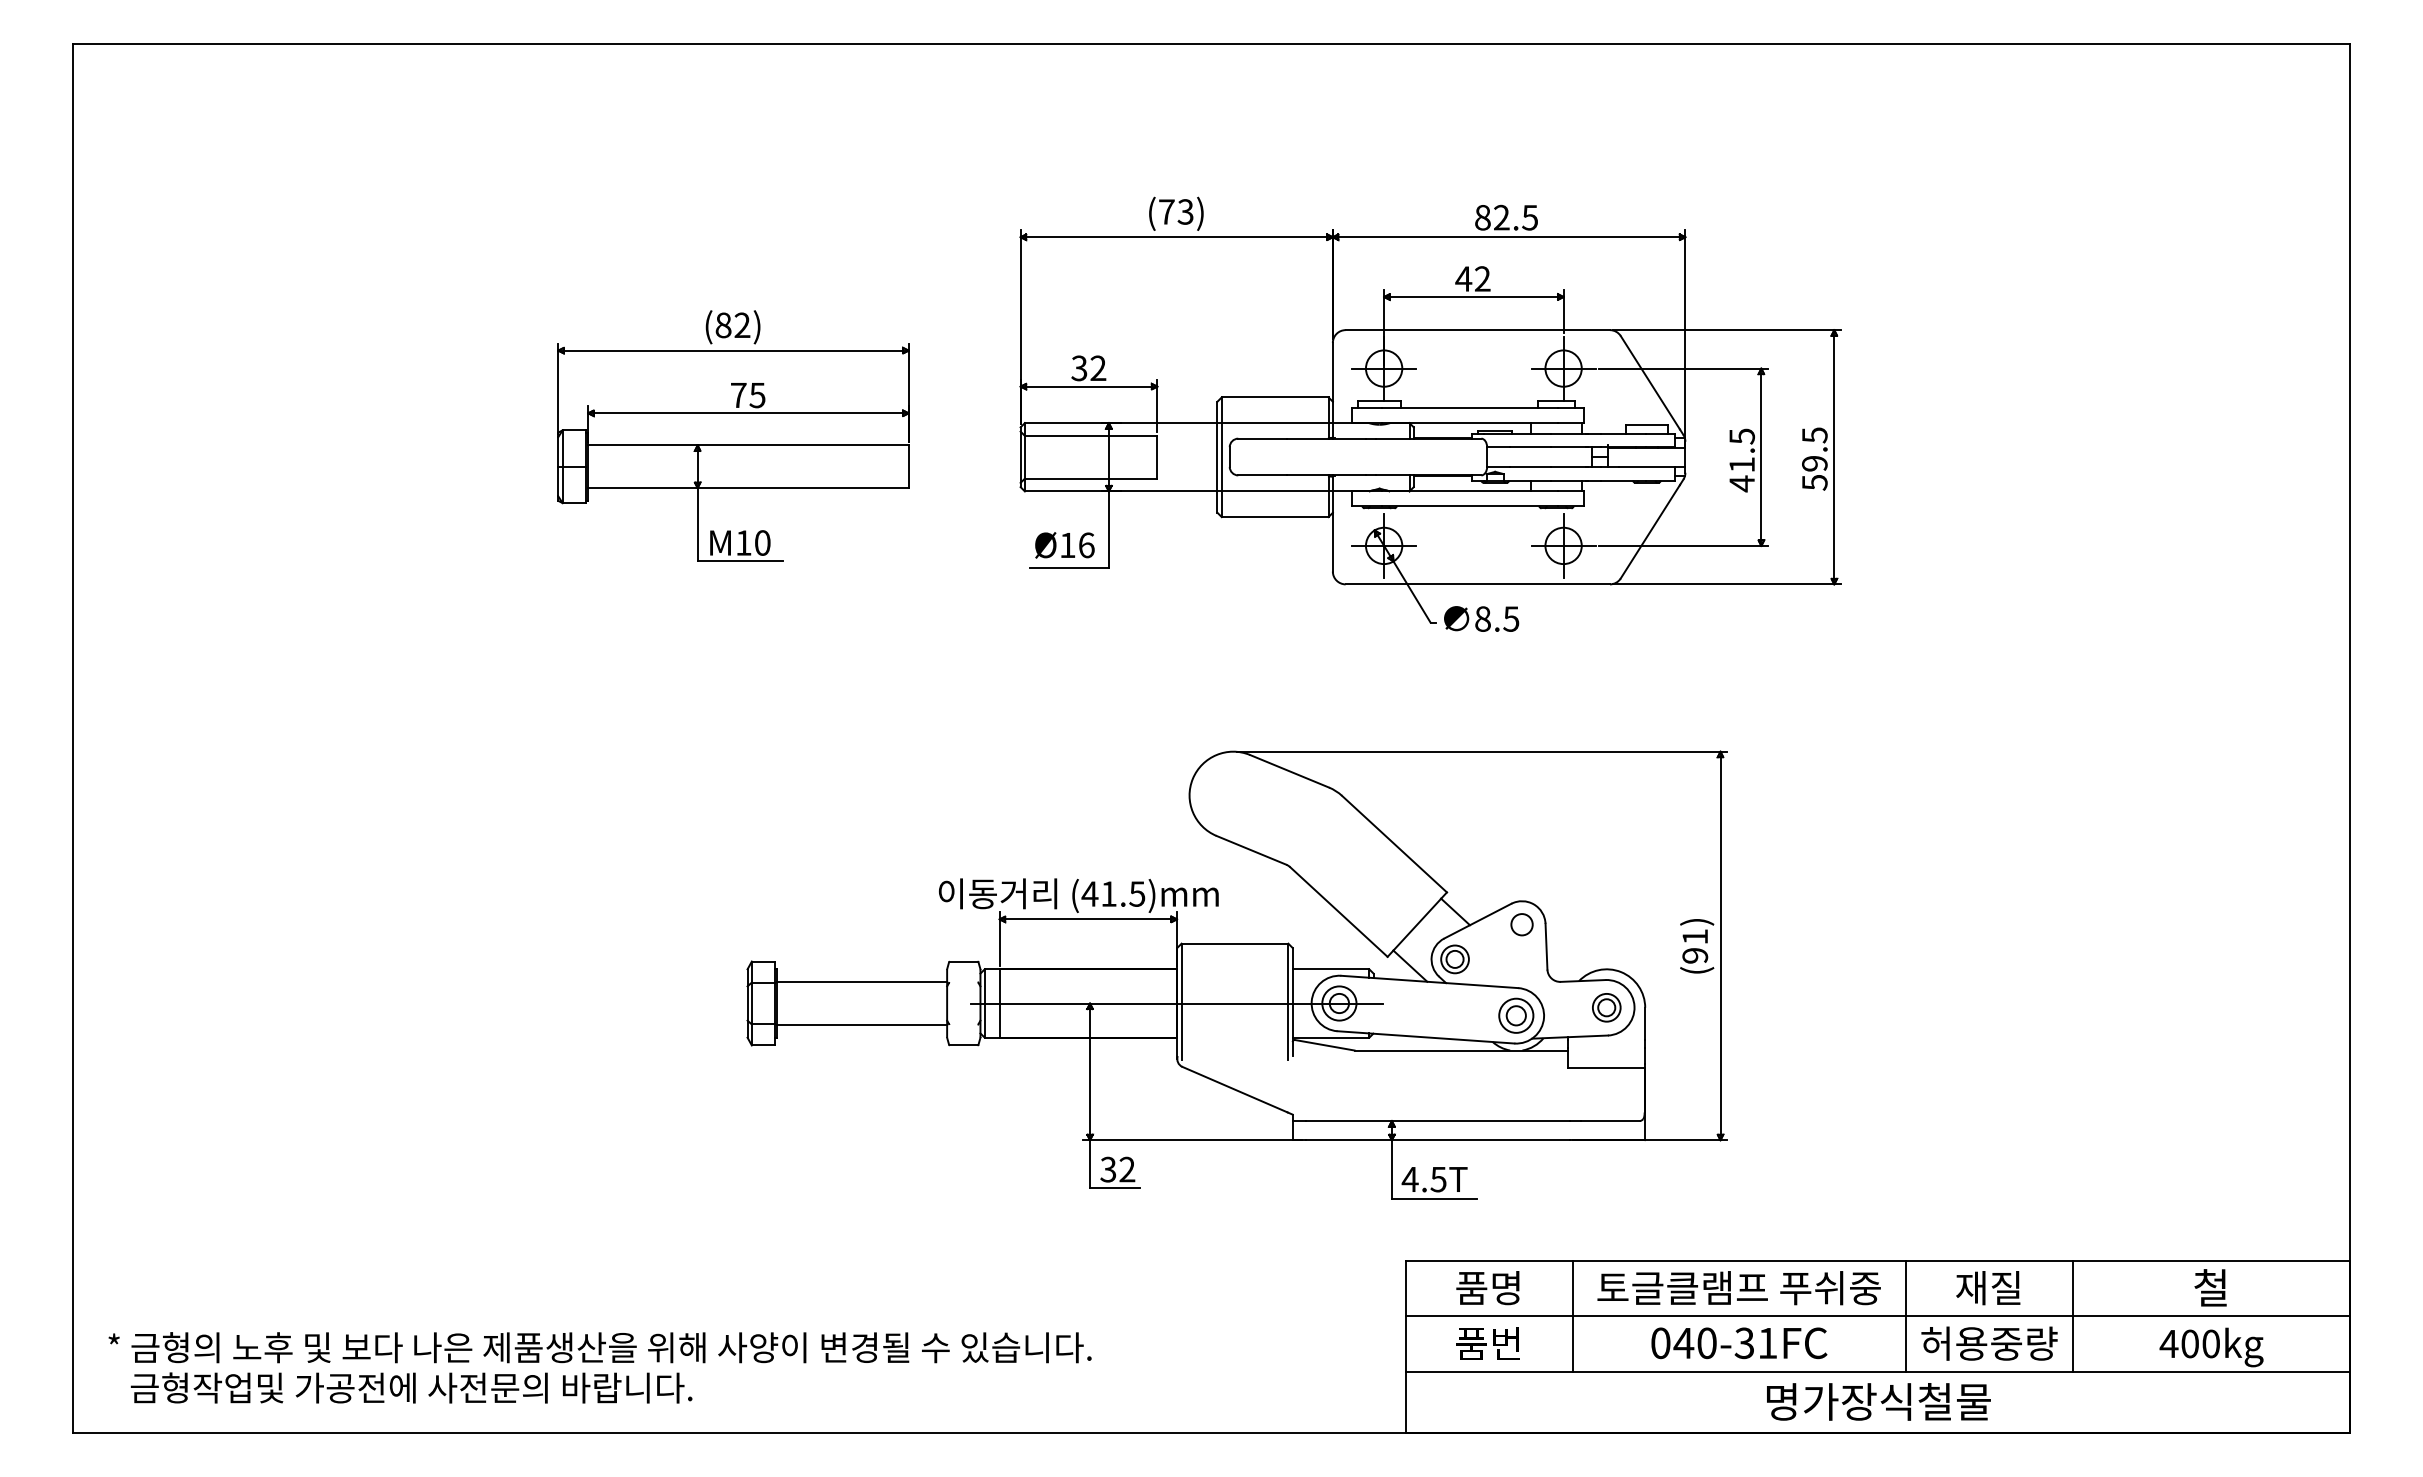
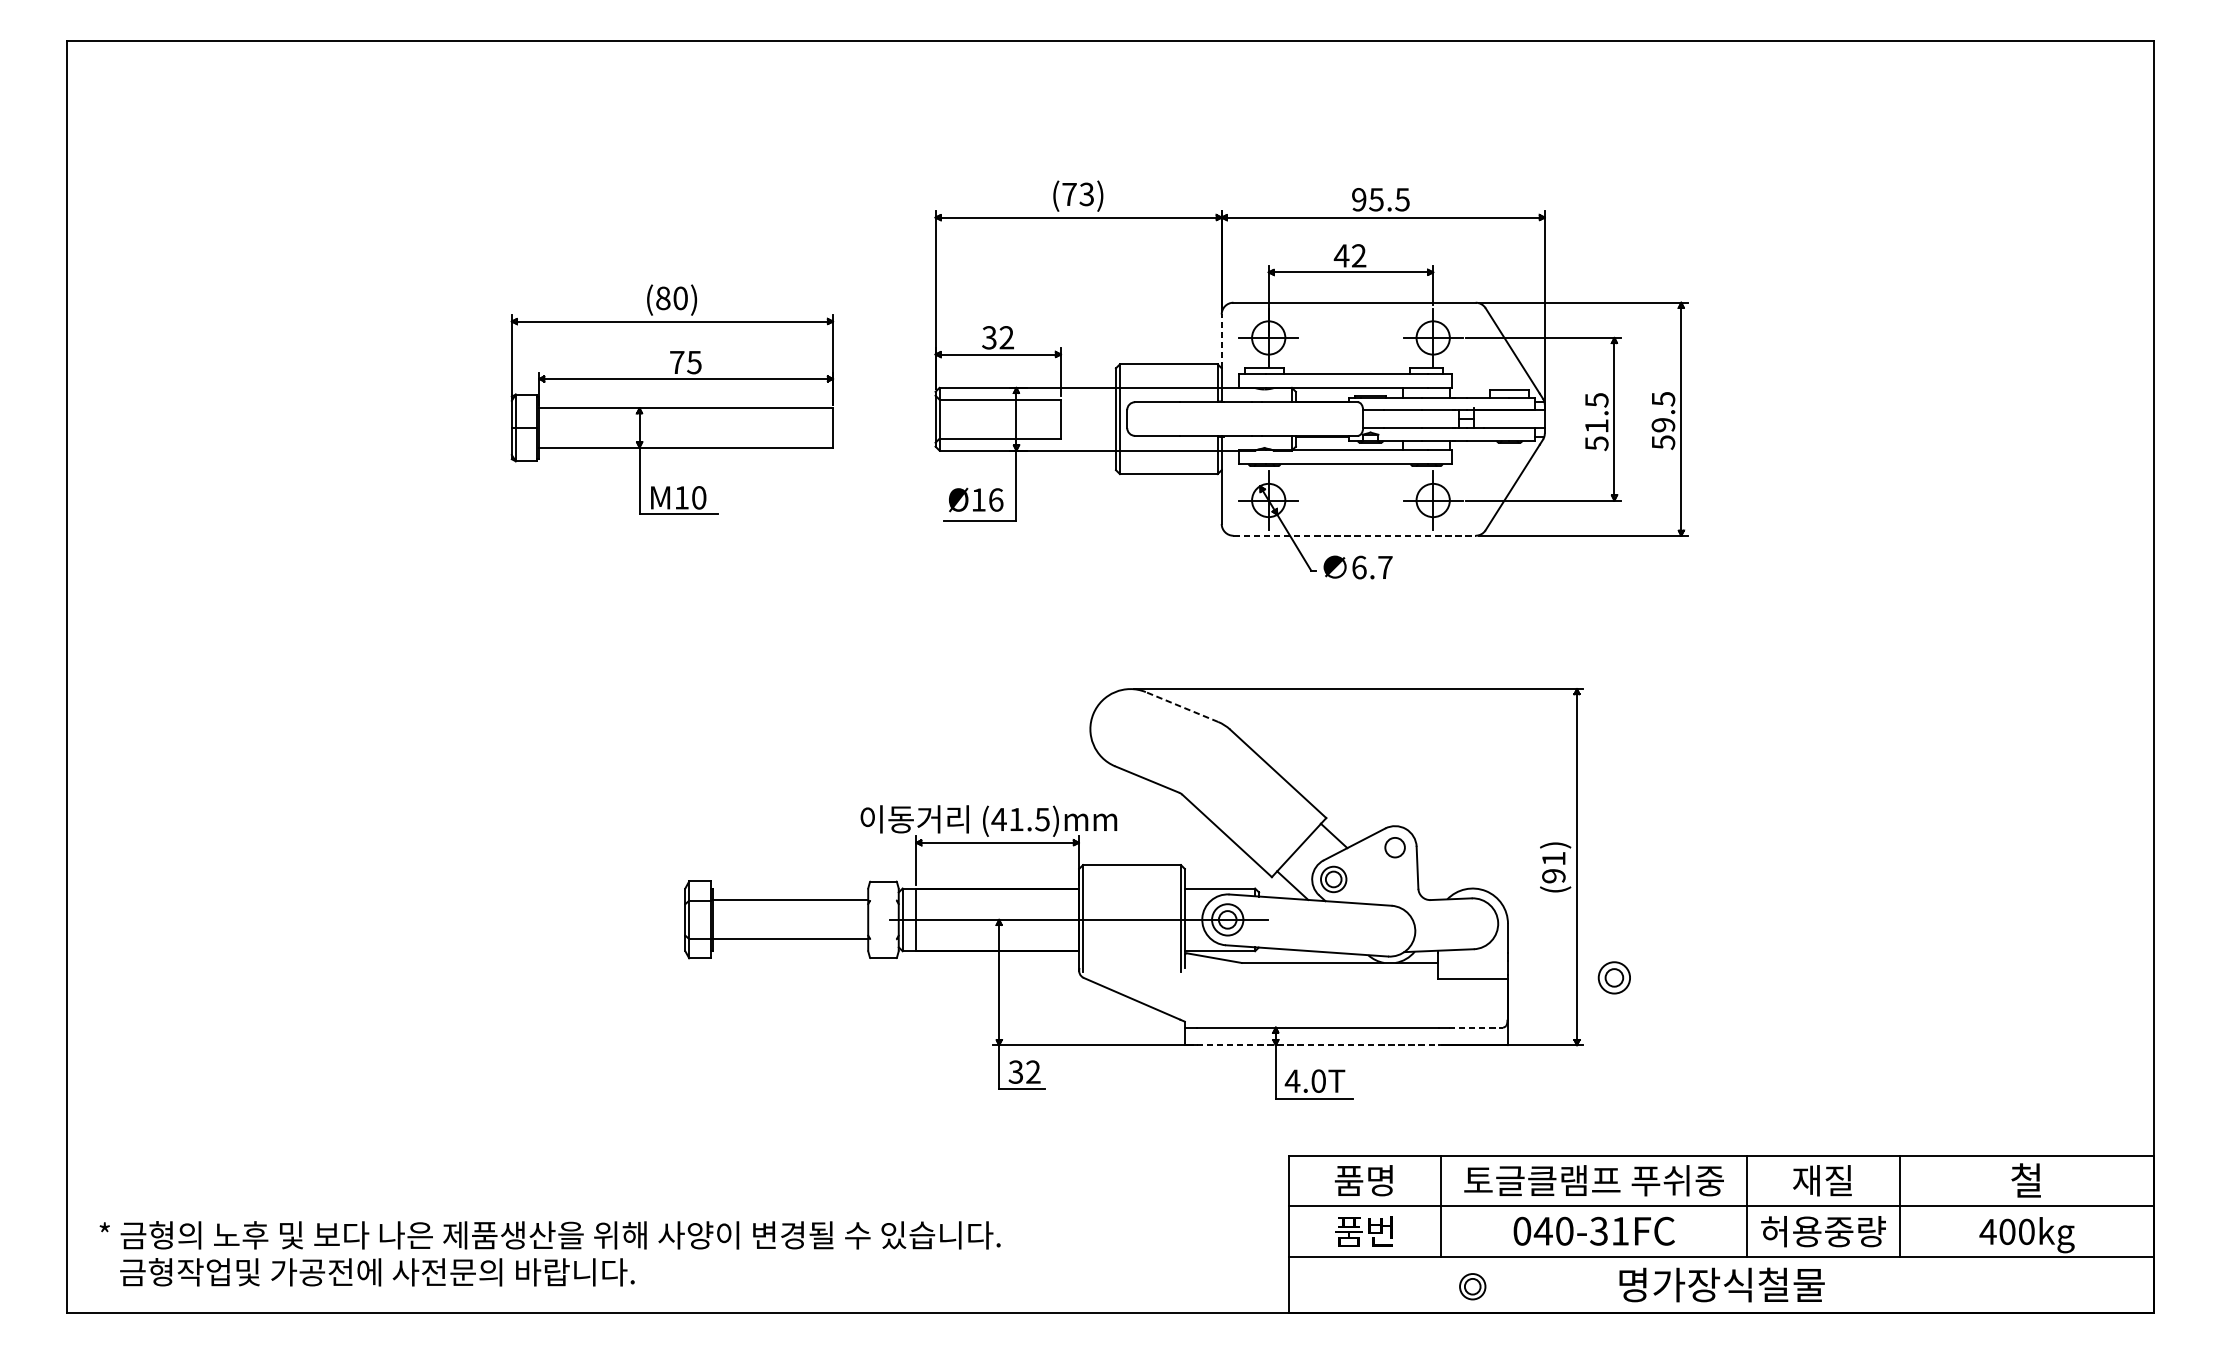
text: (1492, 217) -> (1368, 199), 82.5 -> 95.5
text: (742, 325) -> (680, 298), (82) -> (80)
line: (1332, 371) -> (1221, 340), solid -> dashed
text: (1742, 483) -> (1597, 443), 41.5 -> 51.5
line: (1478, 584) -> (1355, 535), solid -> dashed
text: (1497, 618) -> (1372, 567), 8.5 -> 6.7
line: (1289, 771) -> (1181, 707), solid -> dashed
part: (1606, 1007) -> (1472, 1286), moved
part: (1516, 1015) -> (1614, 977), moved
line: (1610, 1121) -> (1476, 1028), solid -> dashed
line: (1438, 1140) -> (1318, 1045), solid -> dashed
text: (1438, 1179) -> (1318, 1081), 4.5T -> 4.0T

